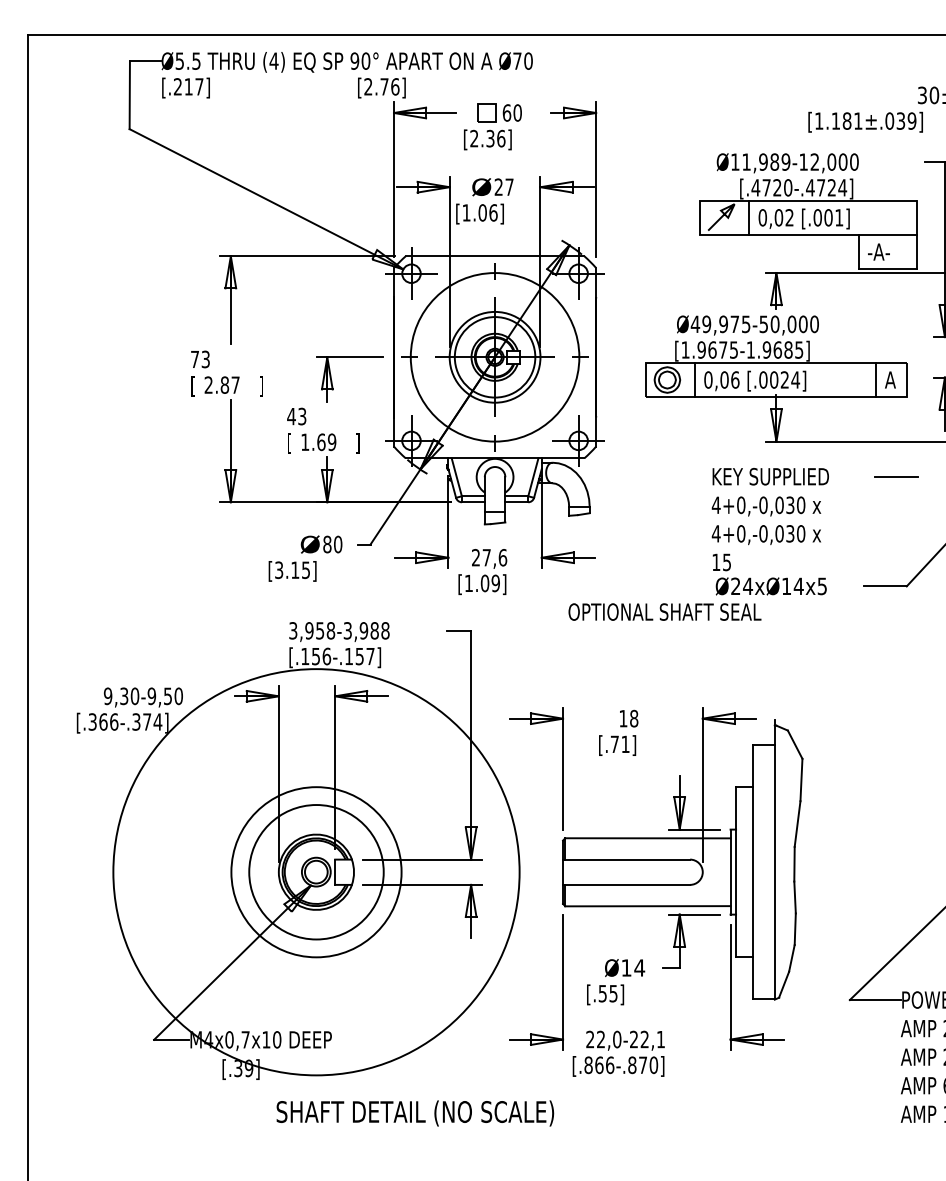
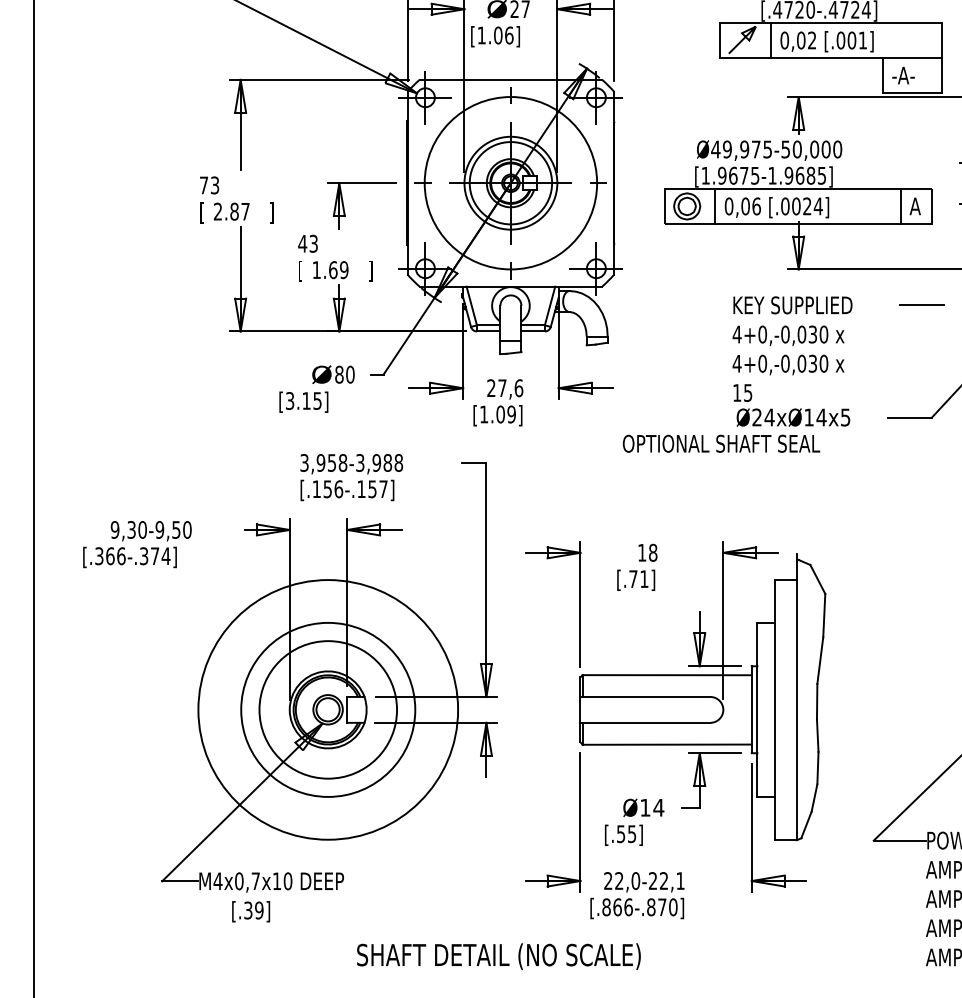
text: (664, 611) -> (721, 443), moved
circle: (316, 872) -> (328, 710), size x0.62
text: (415, 1113) -> (499, 956), moved

